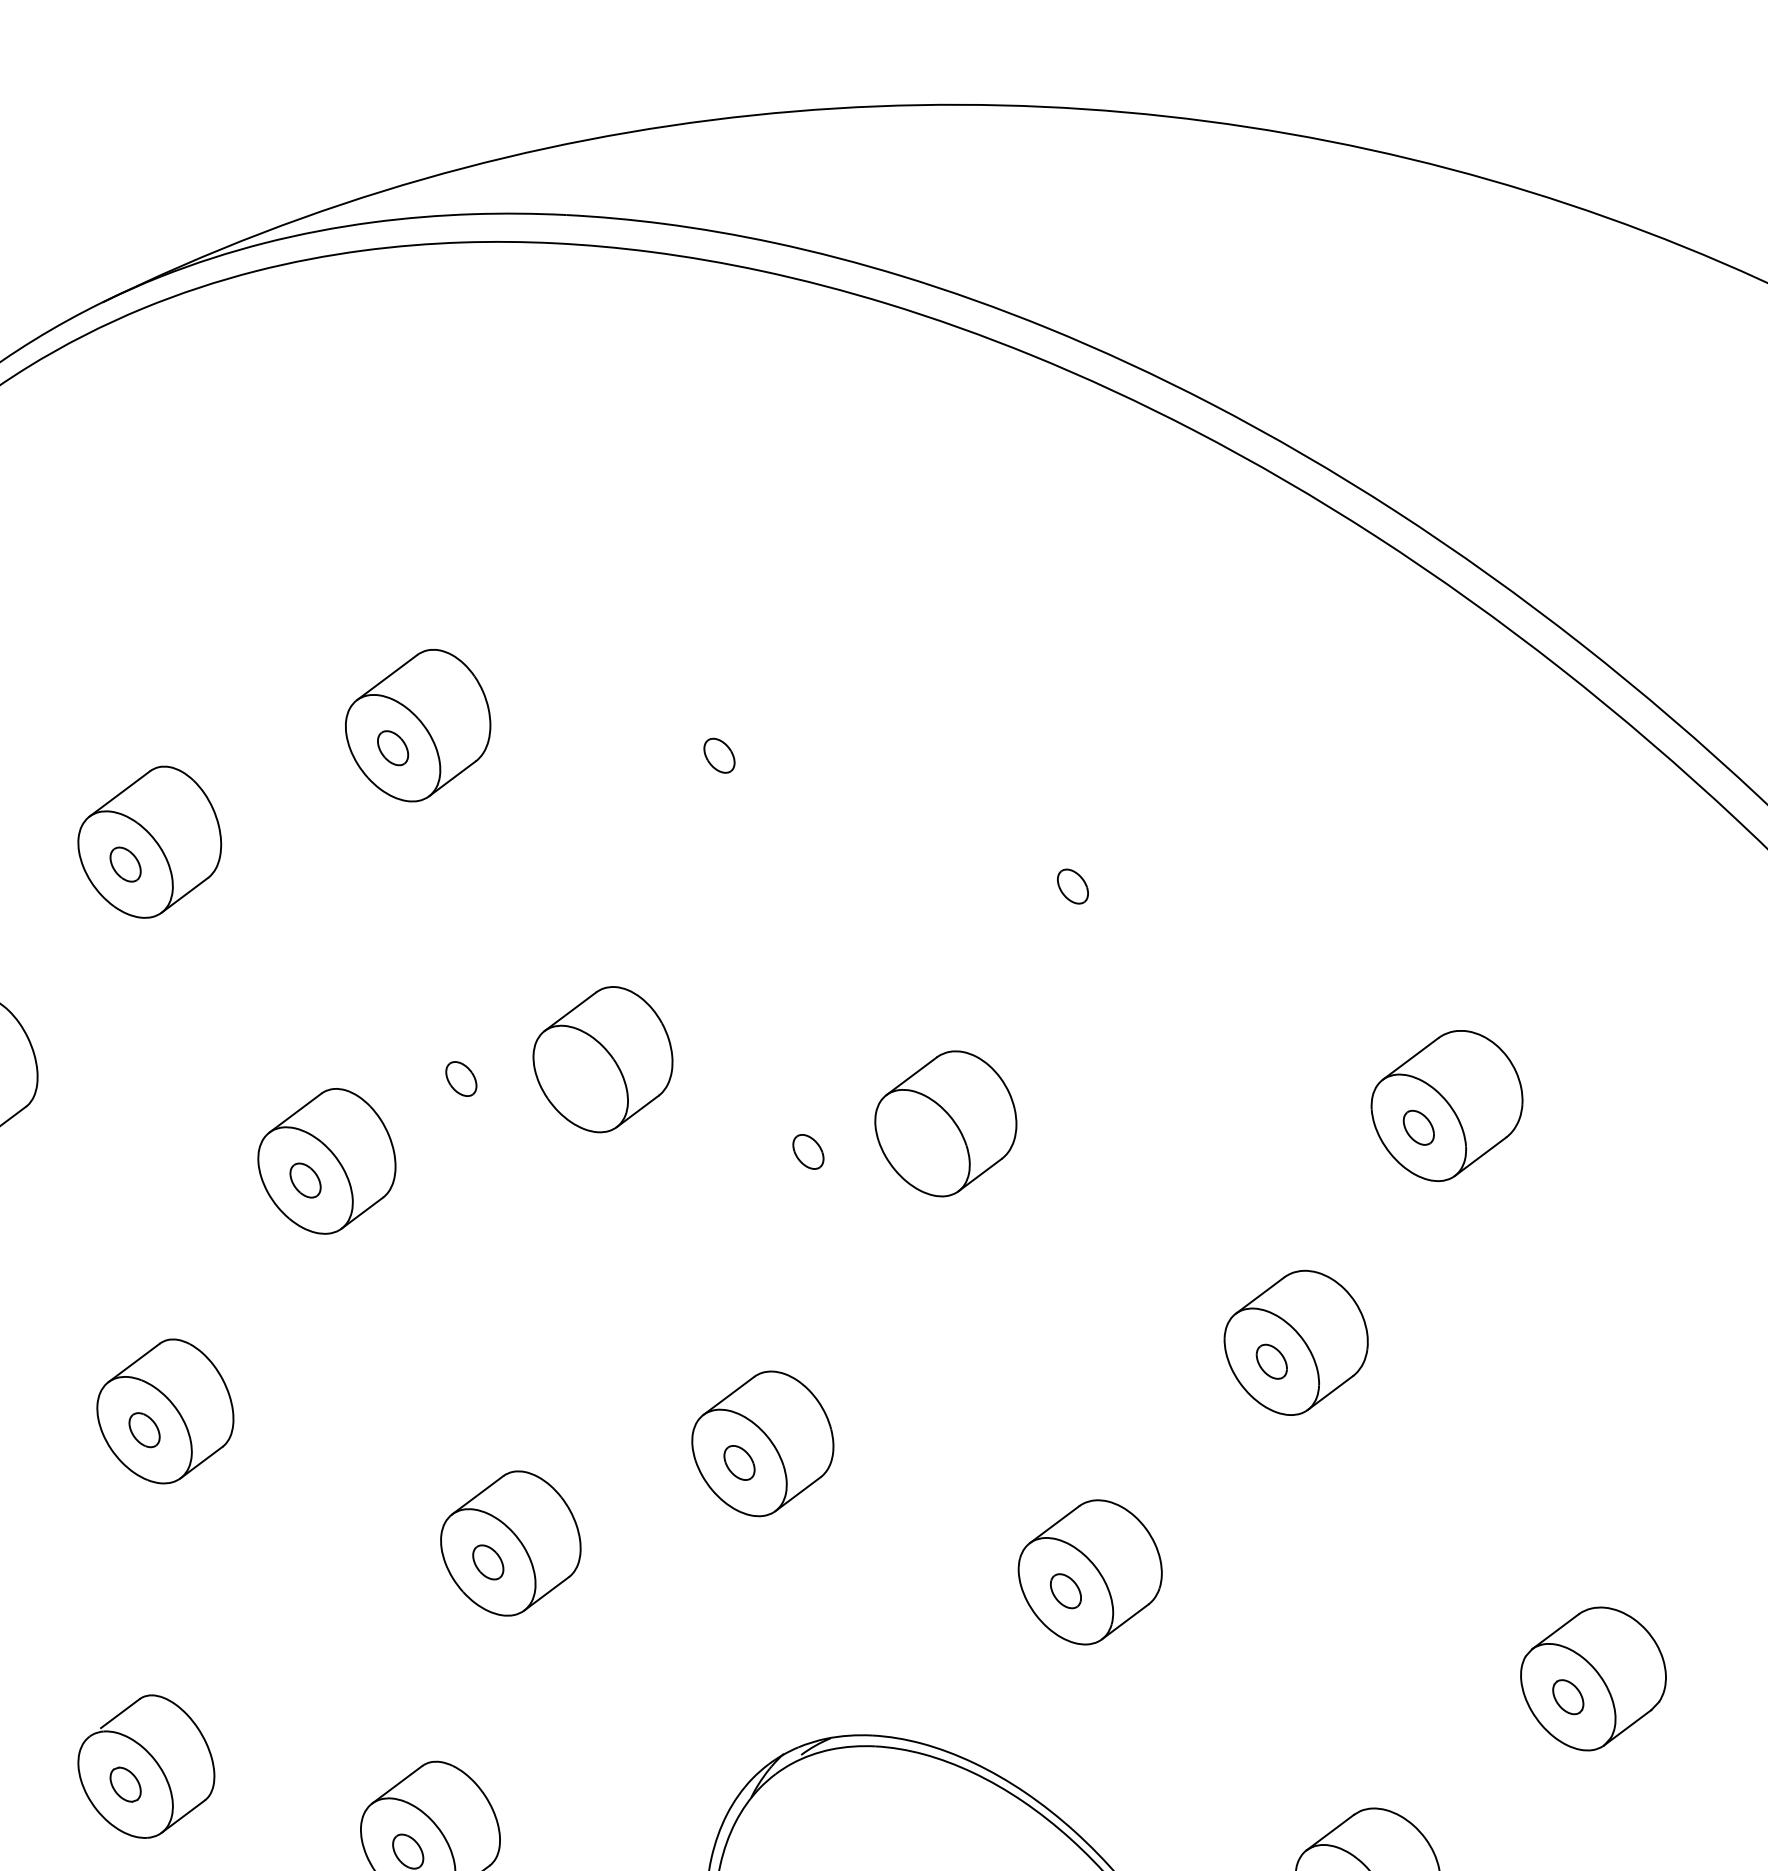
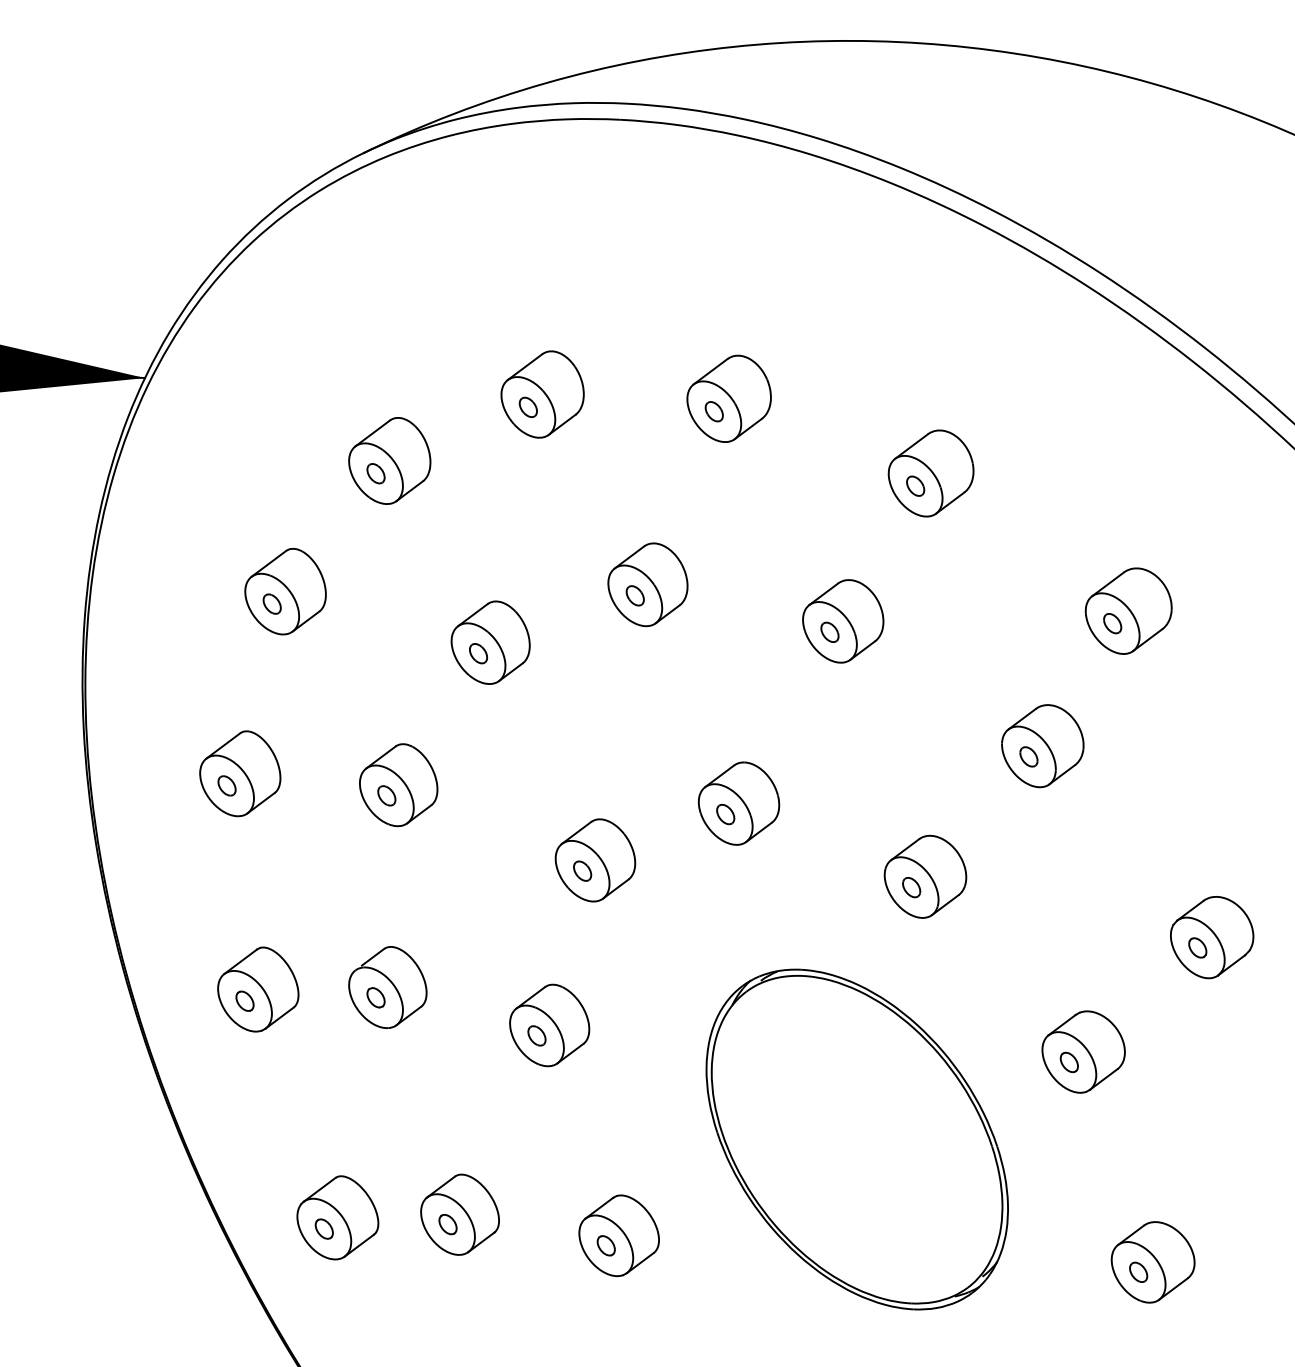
part: (744, 732) -> (728, 398), added
part: (1099, 864) -> (930, 473), added
part: (460, 1078) -> (634, 595), moved
part: (807, 1150) -> (829, 631), moved

